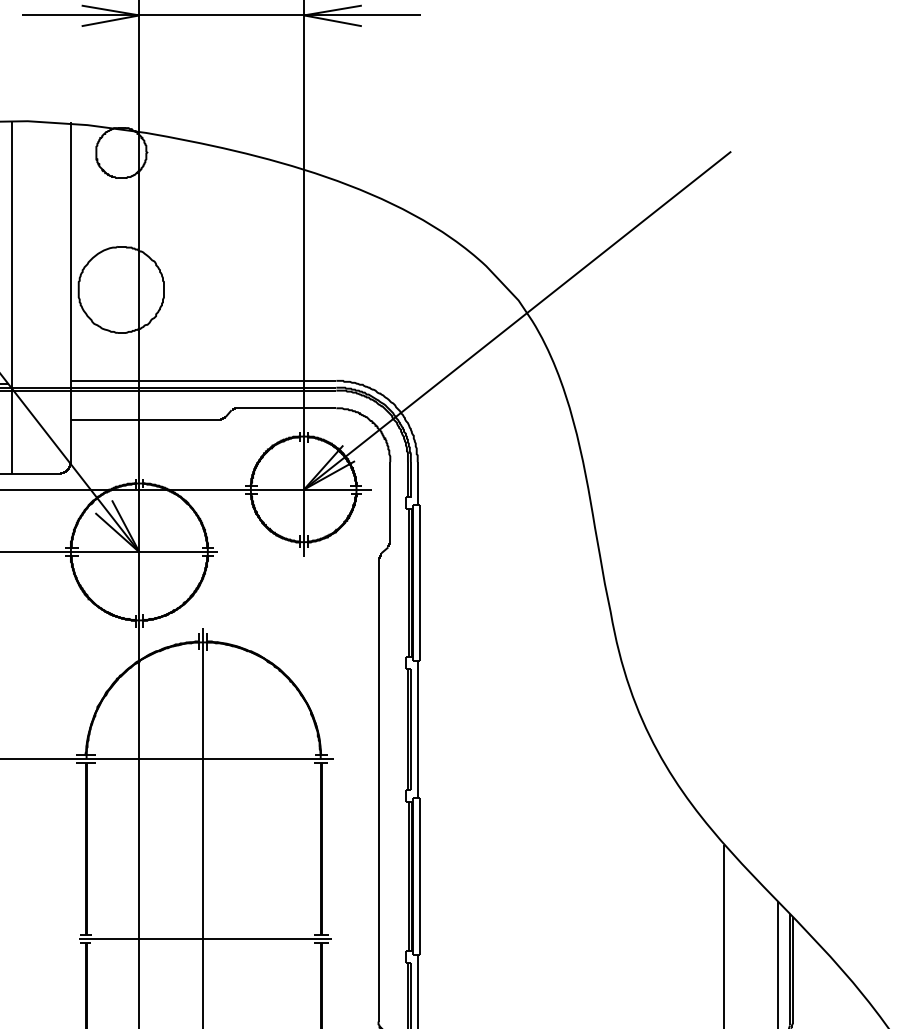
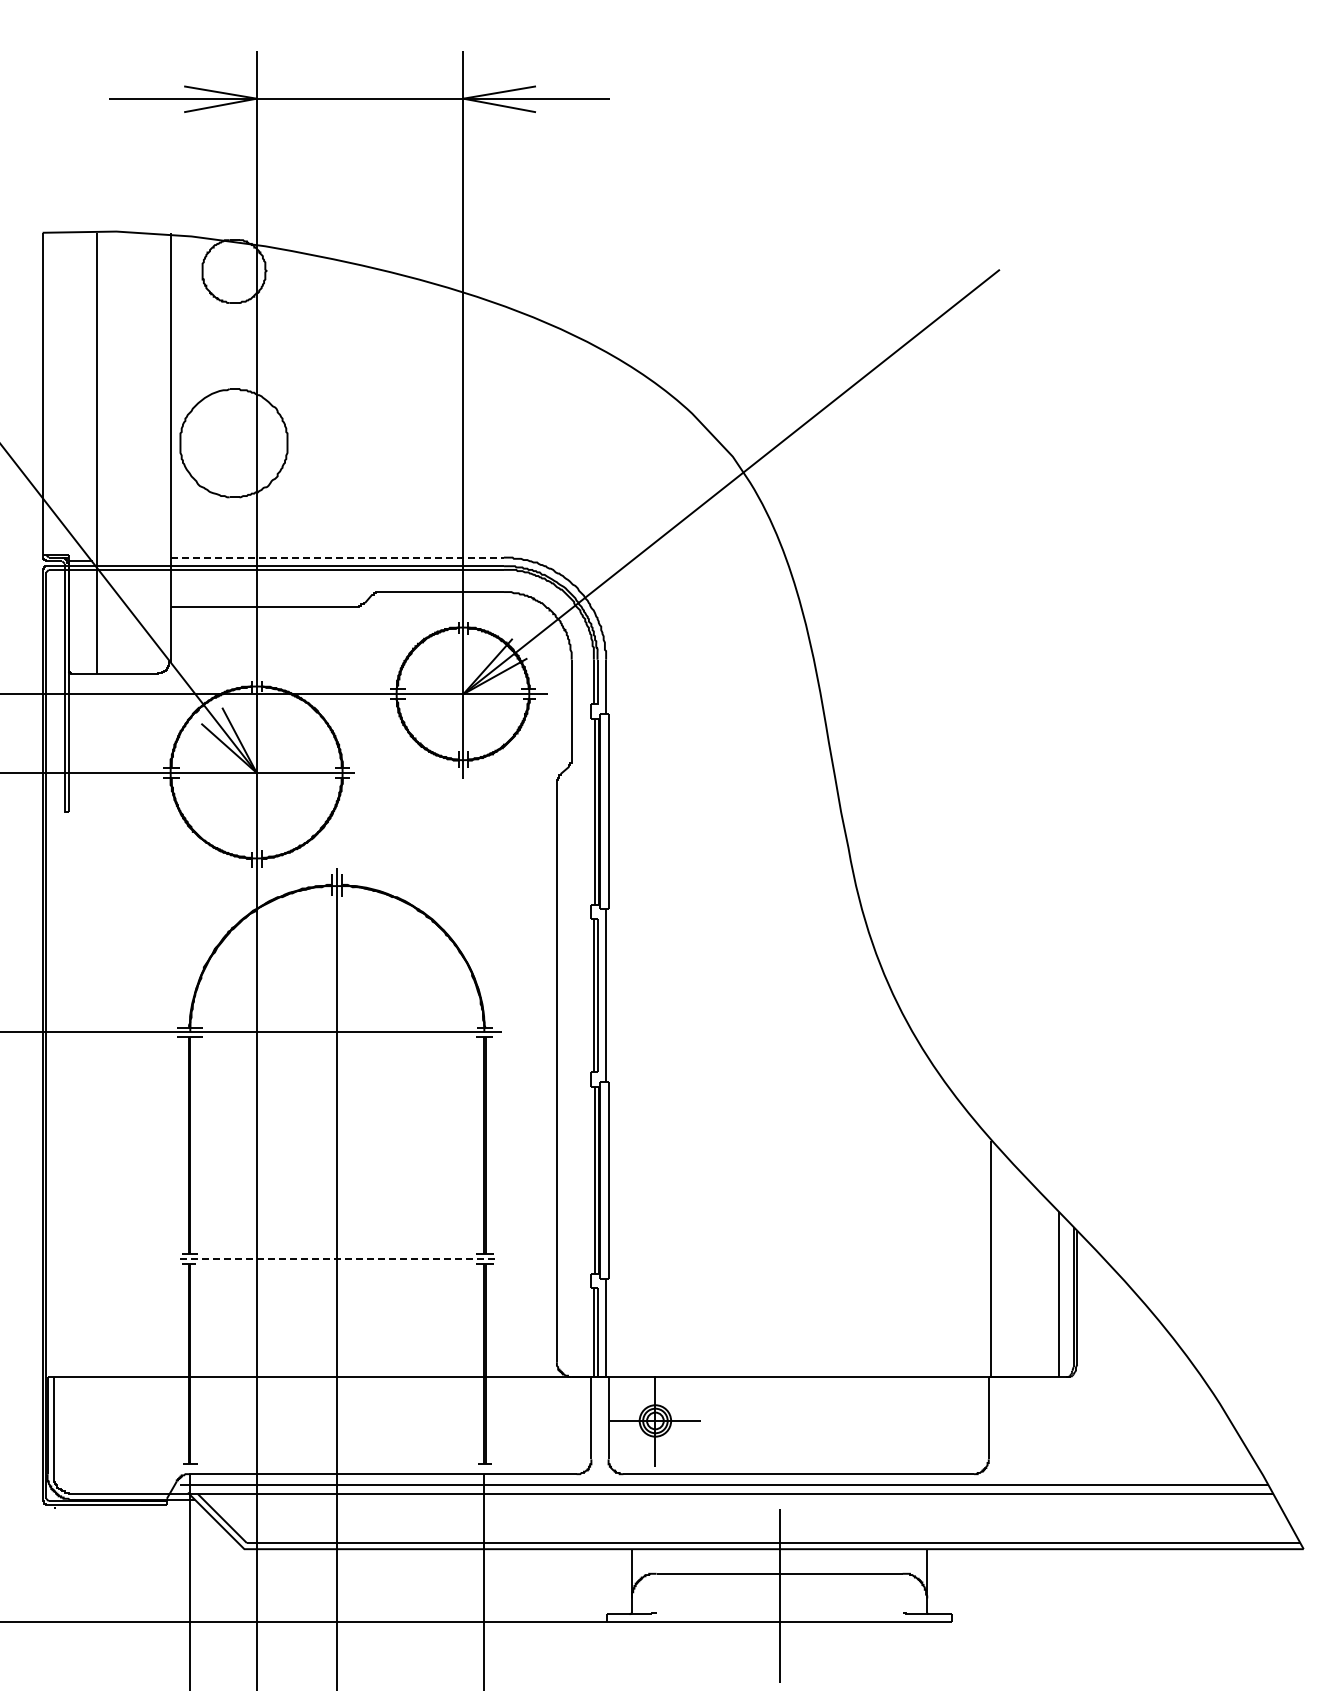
line: (203, 380) -> (337, 557), solid -> dashed
line: (206, 938) -> (340, 1258), solid -> dashed

